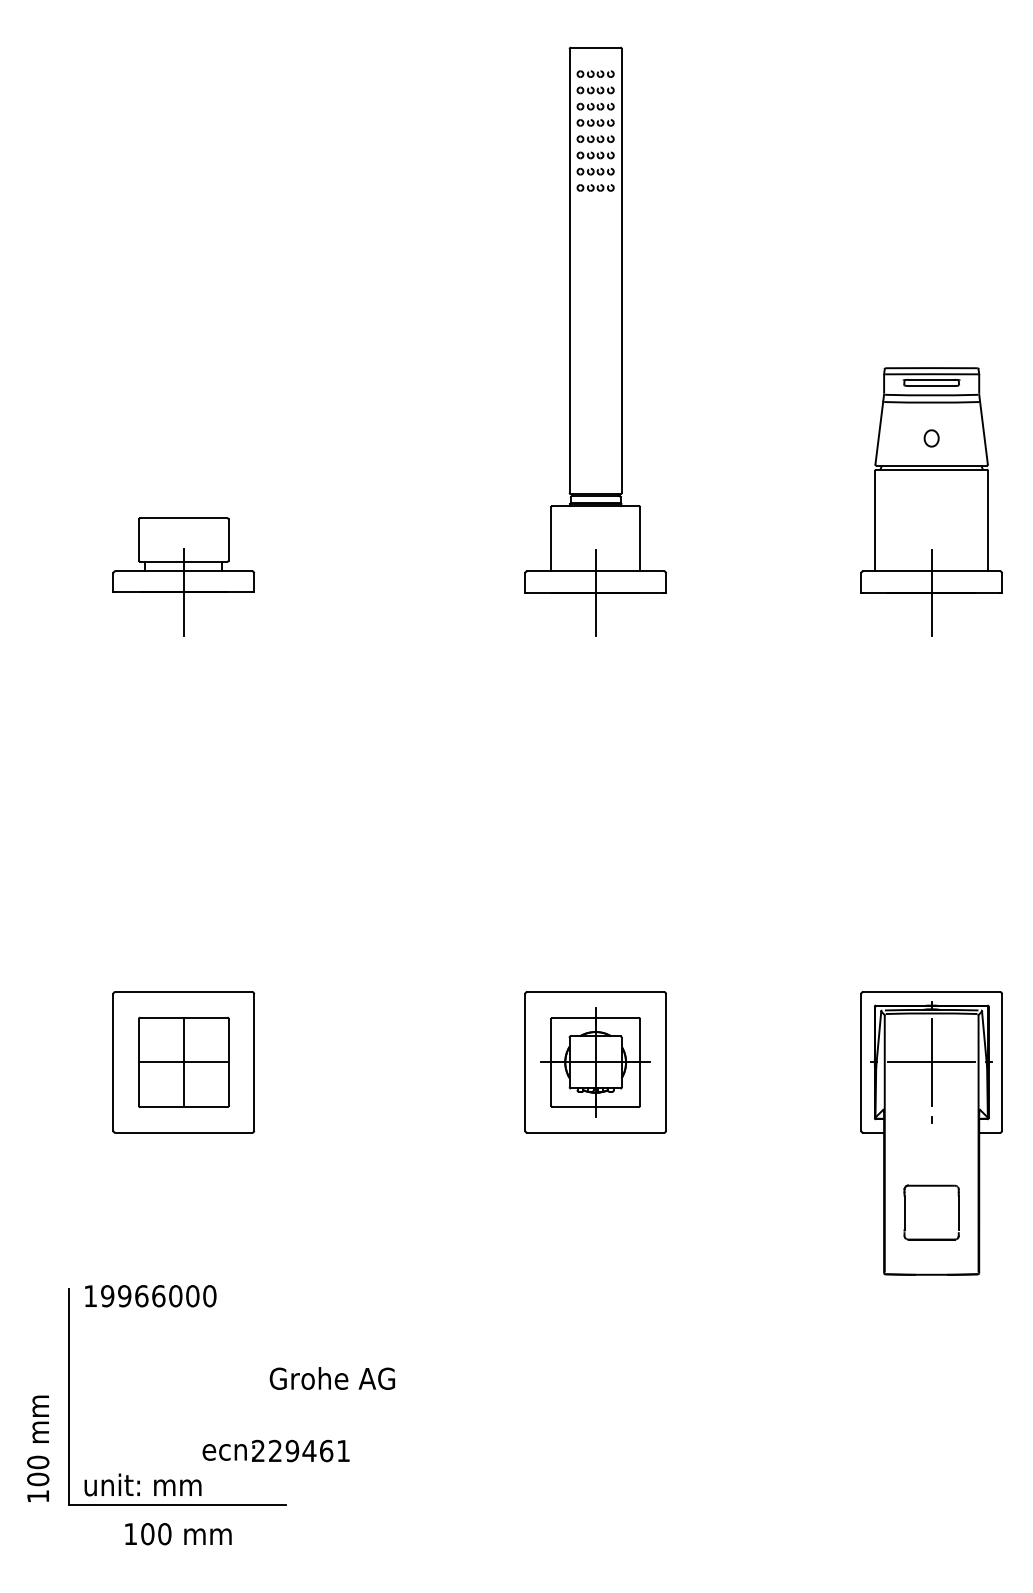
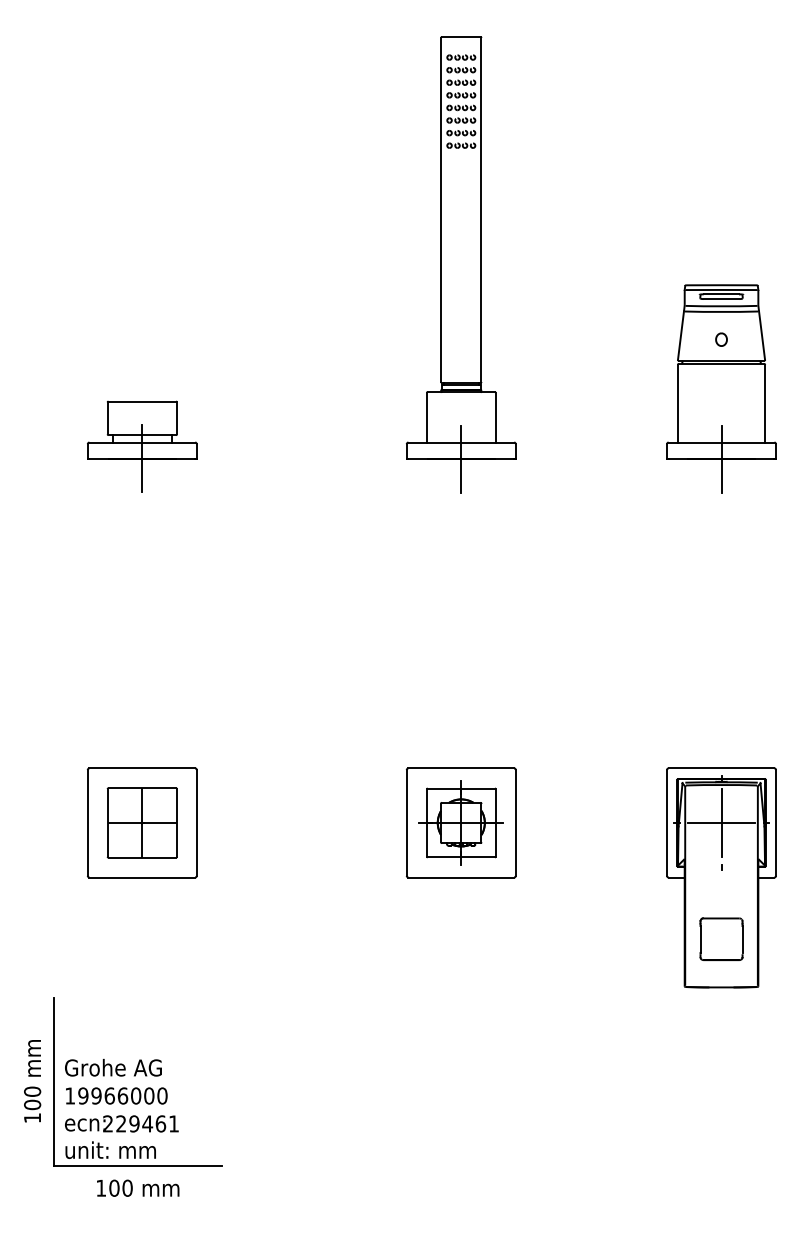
text: (150, 1295) -> (116, 1095), moved
text: (332, 1378) -> (113, 1067), moved
text: (38, 1449) -> (32, 1081), moved
text: (275, 1450) -> (121, 1123), moved

